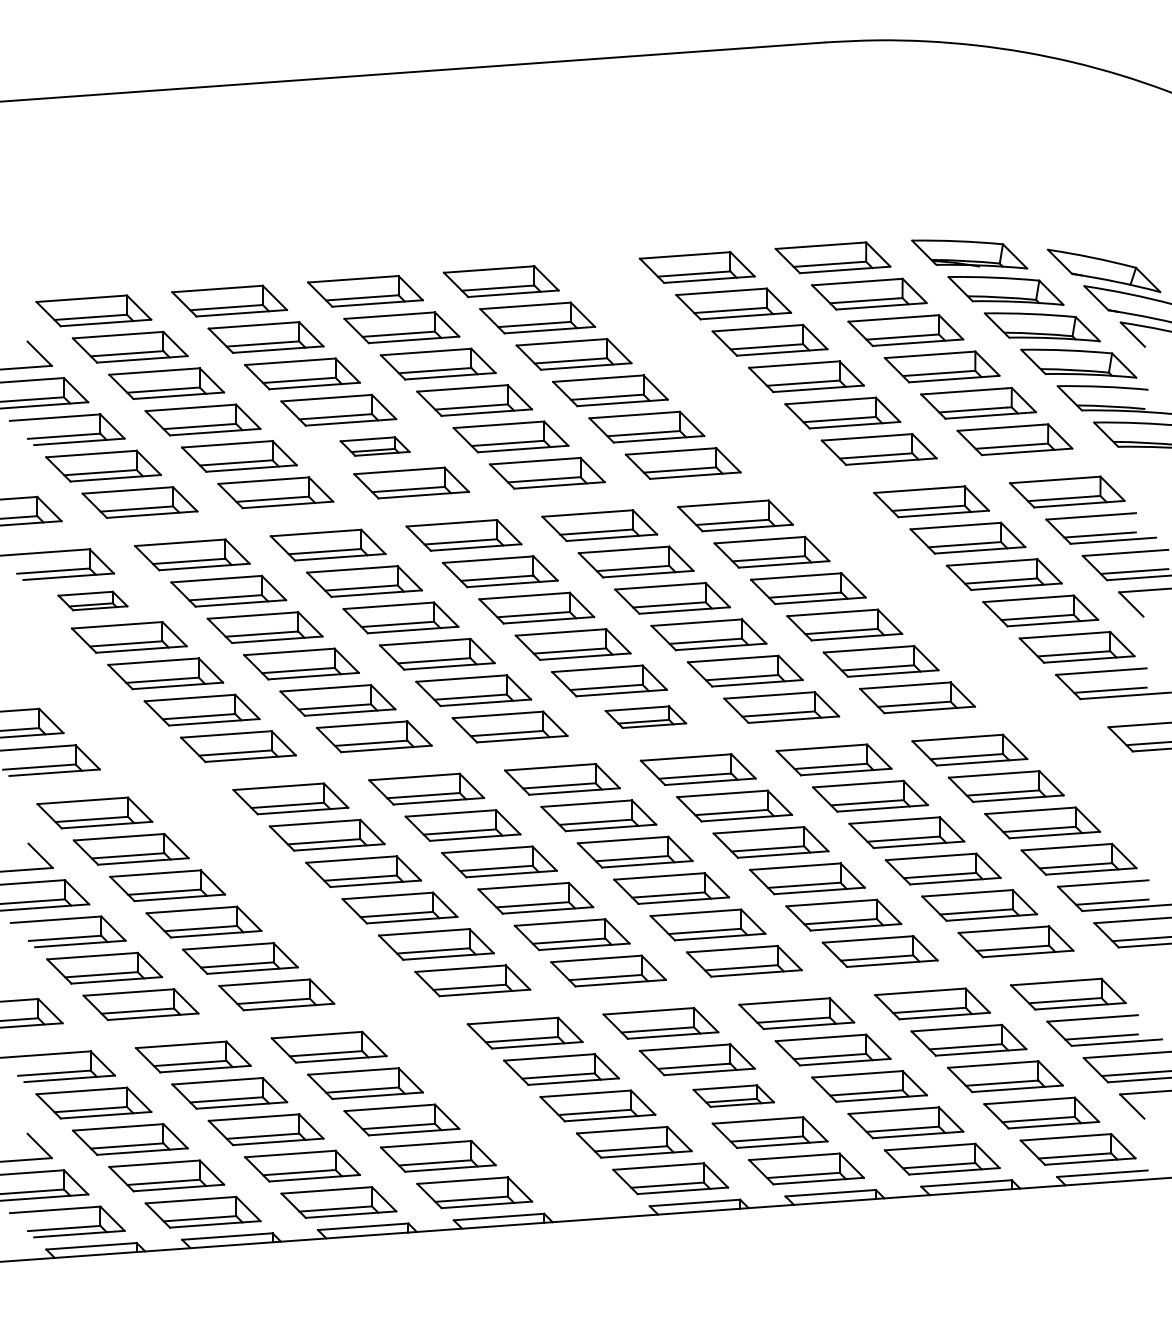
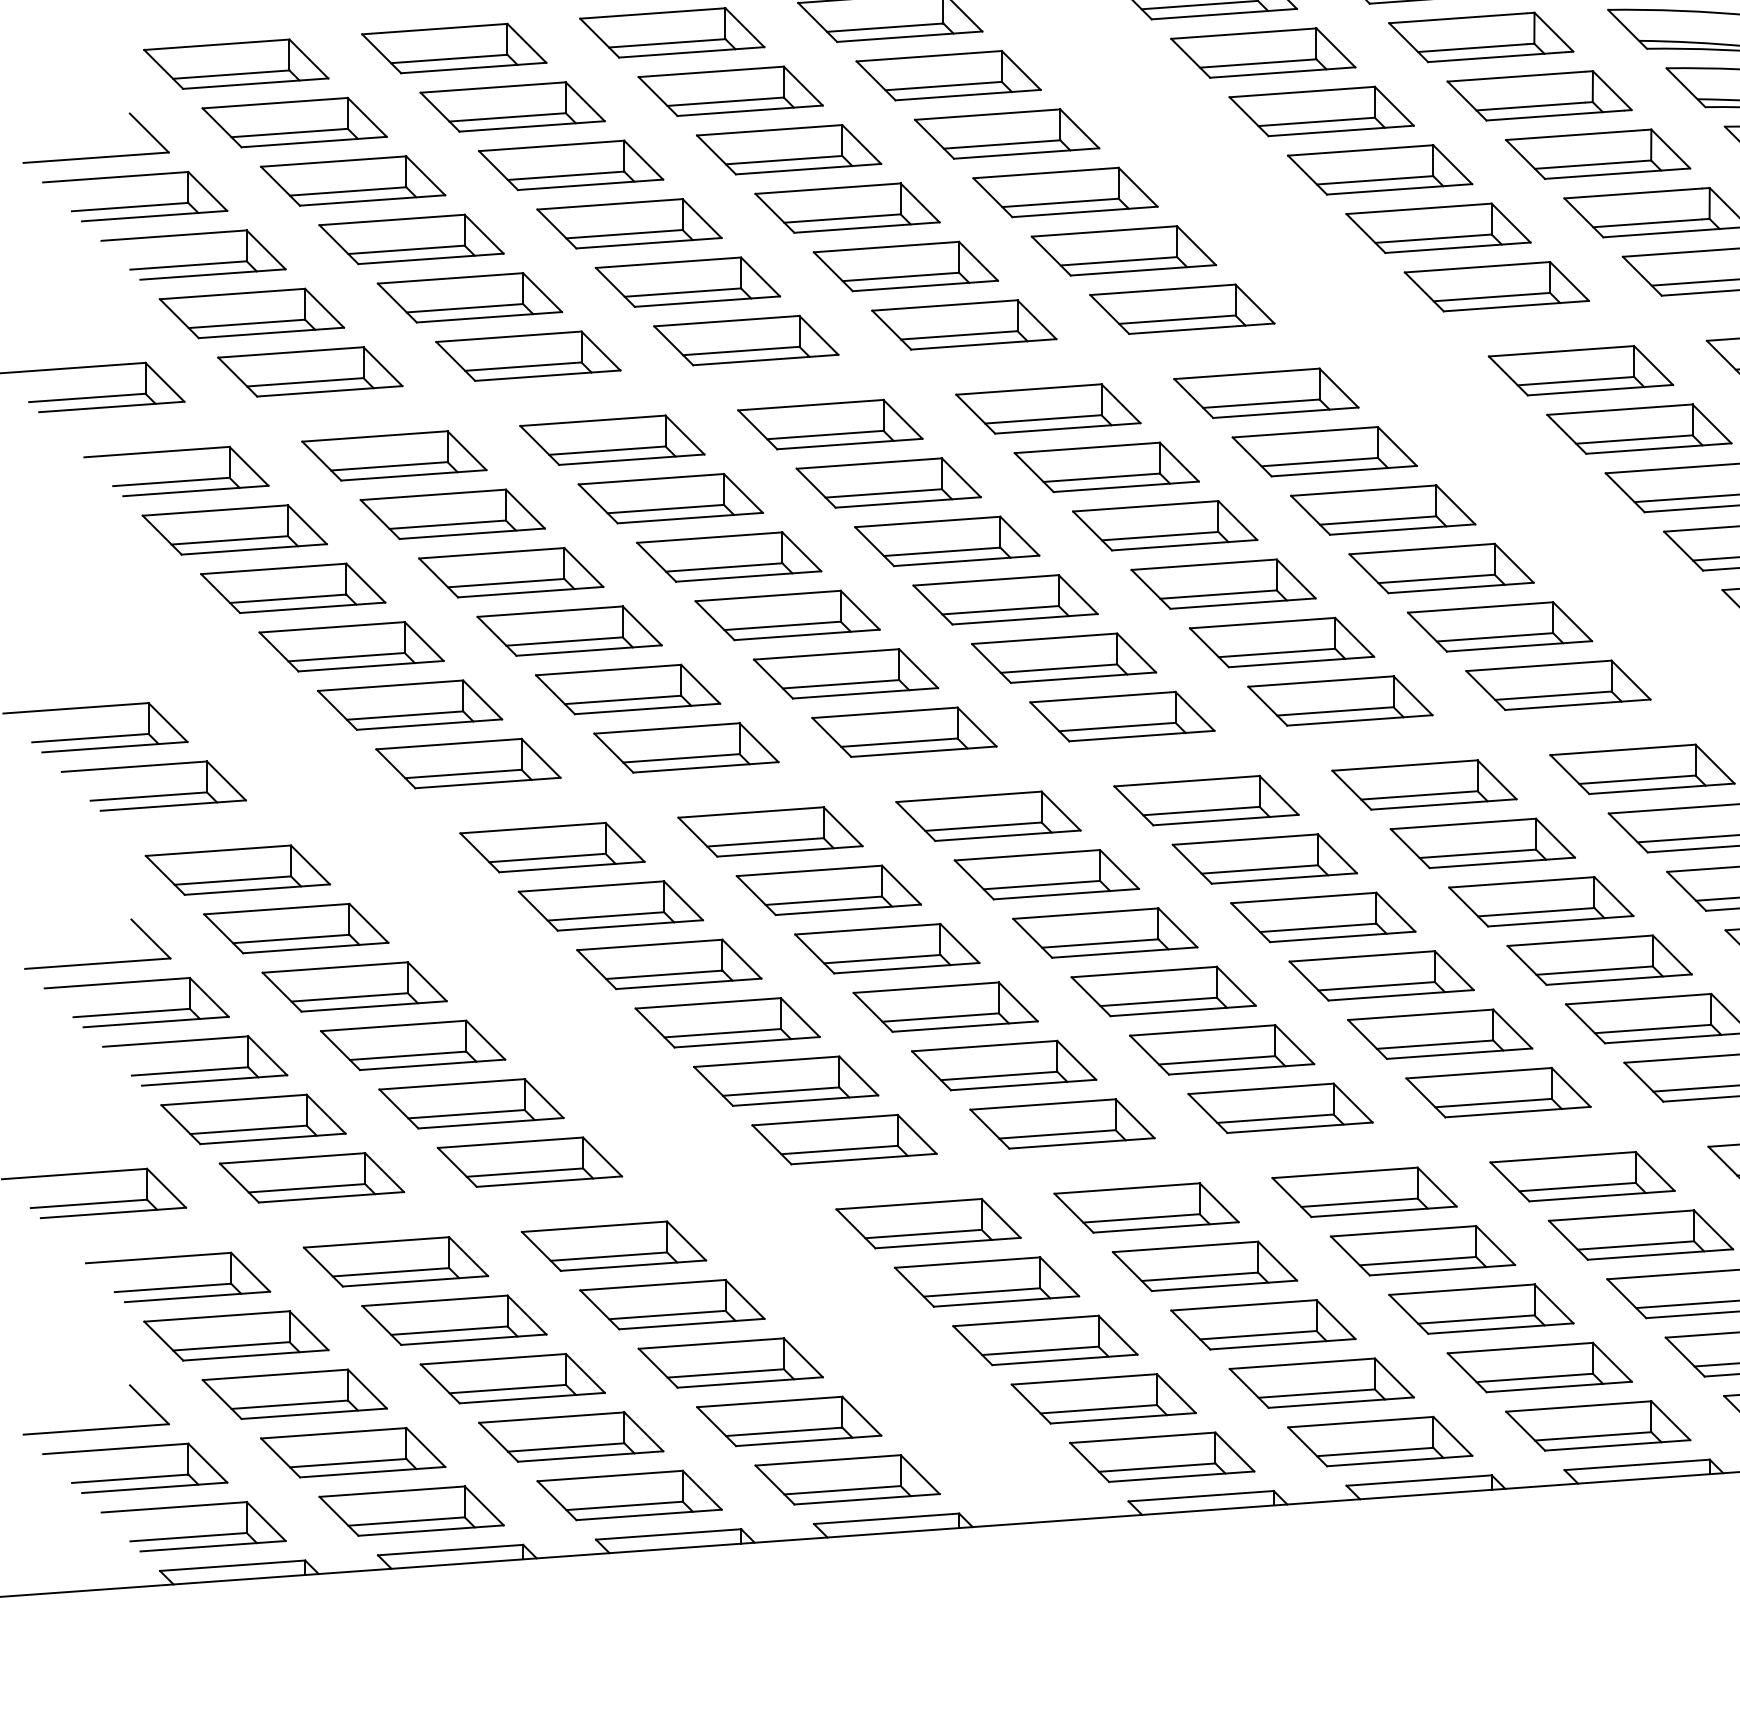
part: (374, 446) -> (686, 281), size x1.67
part: (92, 600) -> (234, 529), size x1.67
part: (645, 716) -> (1121, 715), size x1.43
part: (733, 1095) -> (1263, 1323), size x1.43

